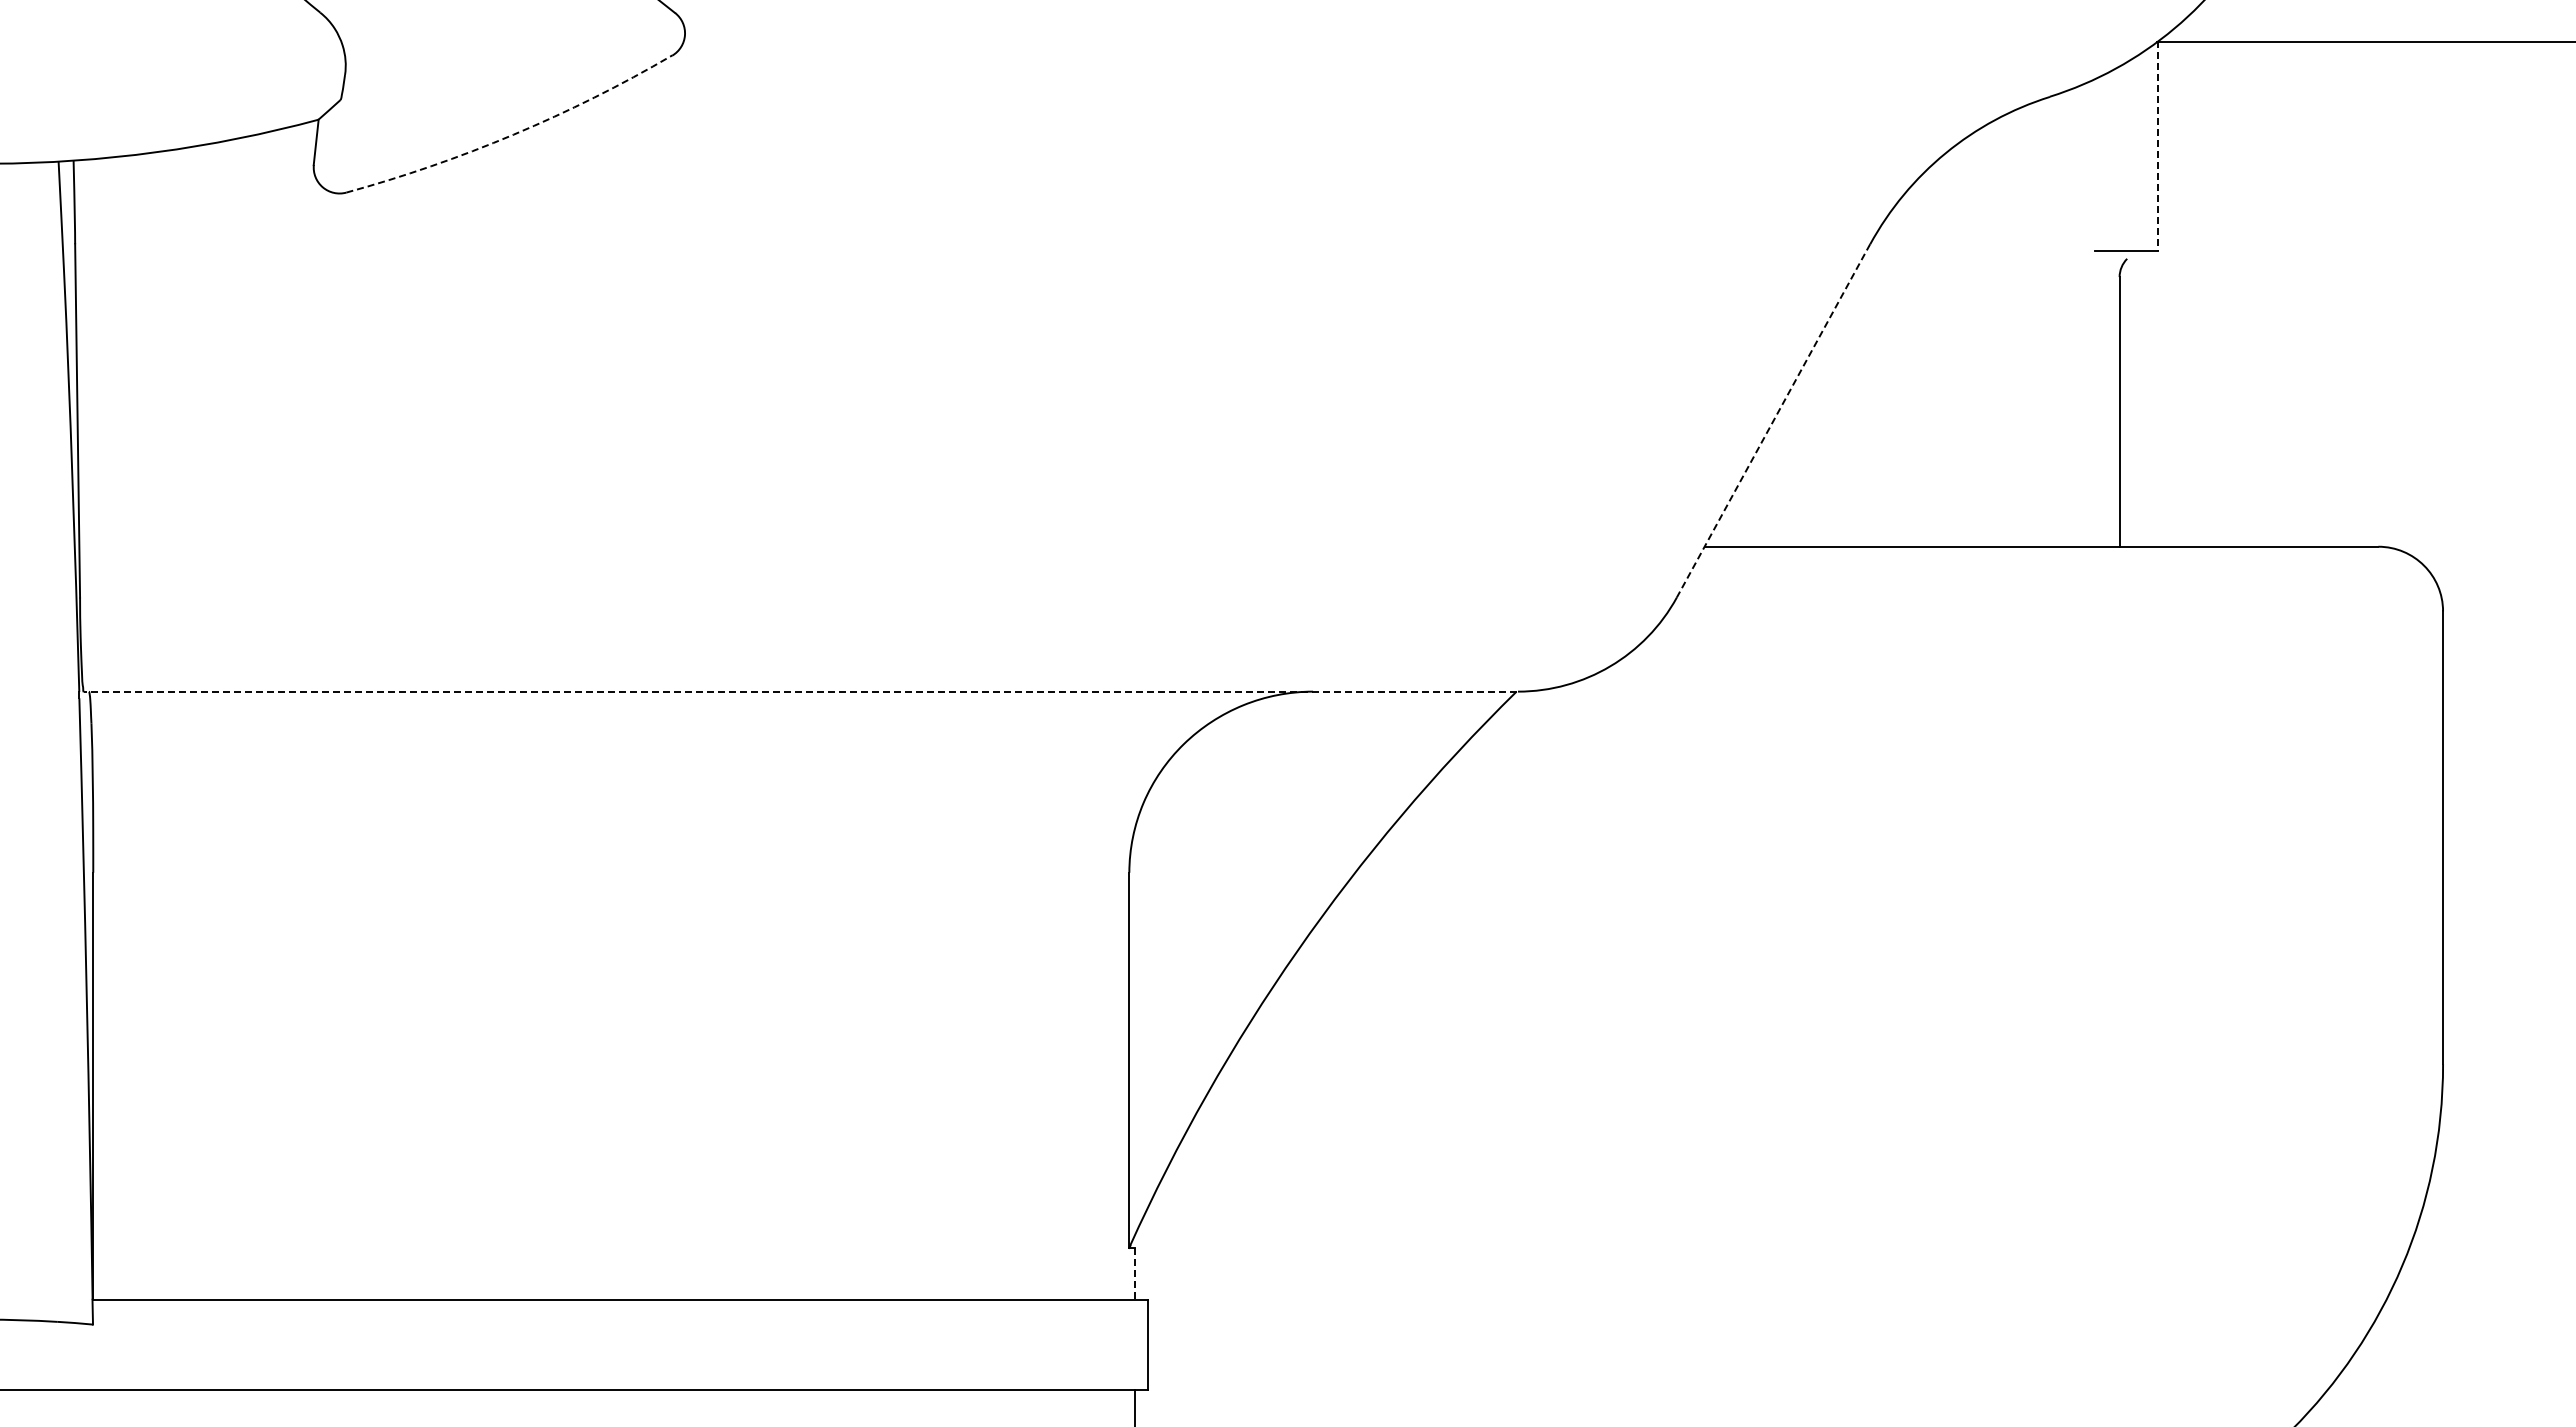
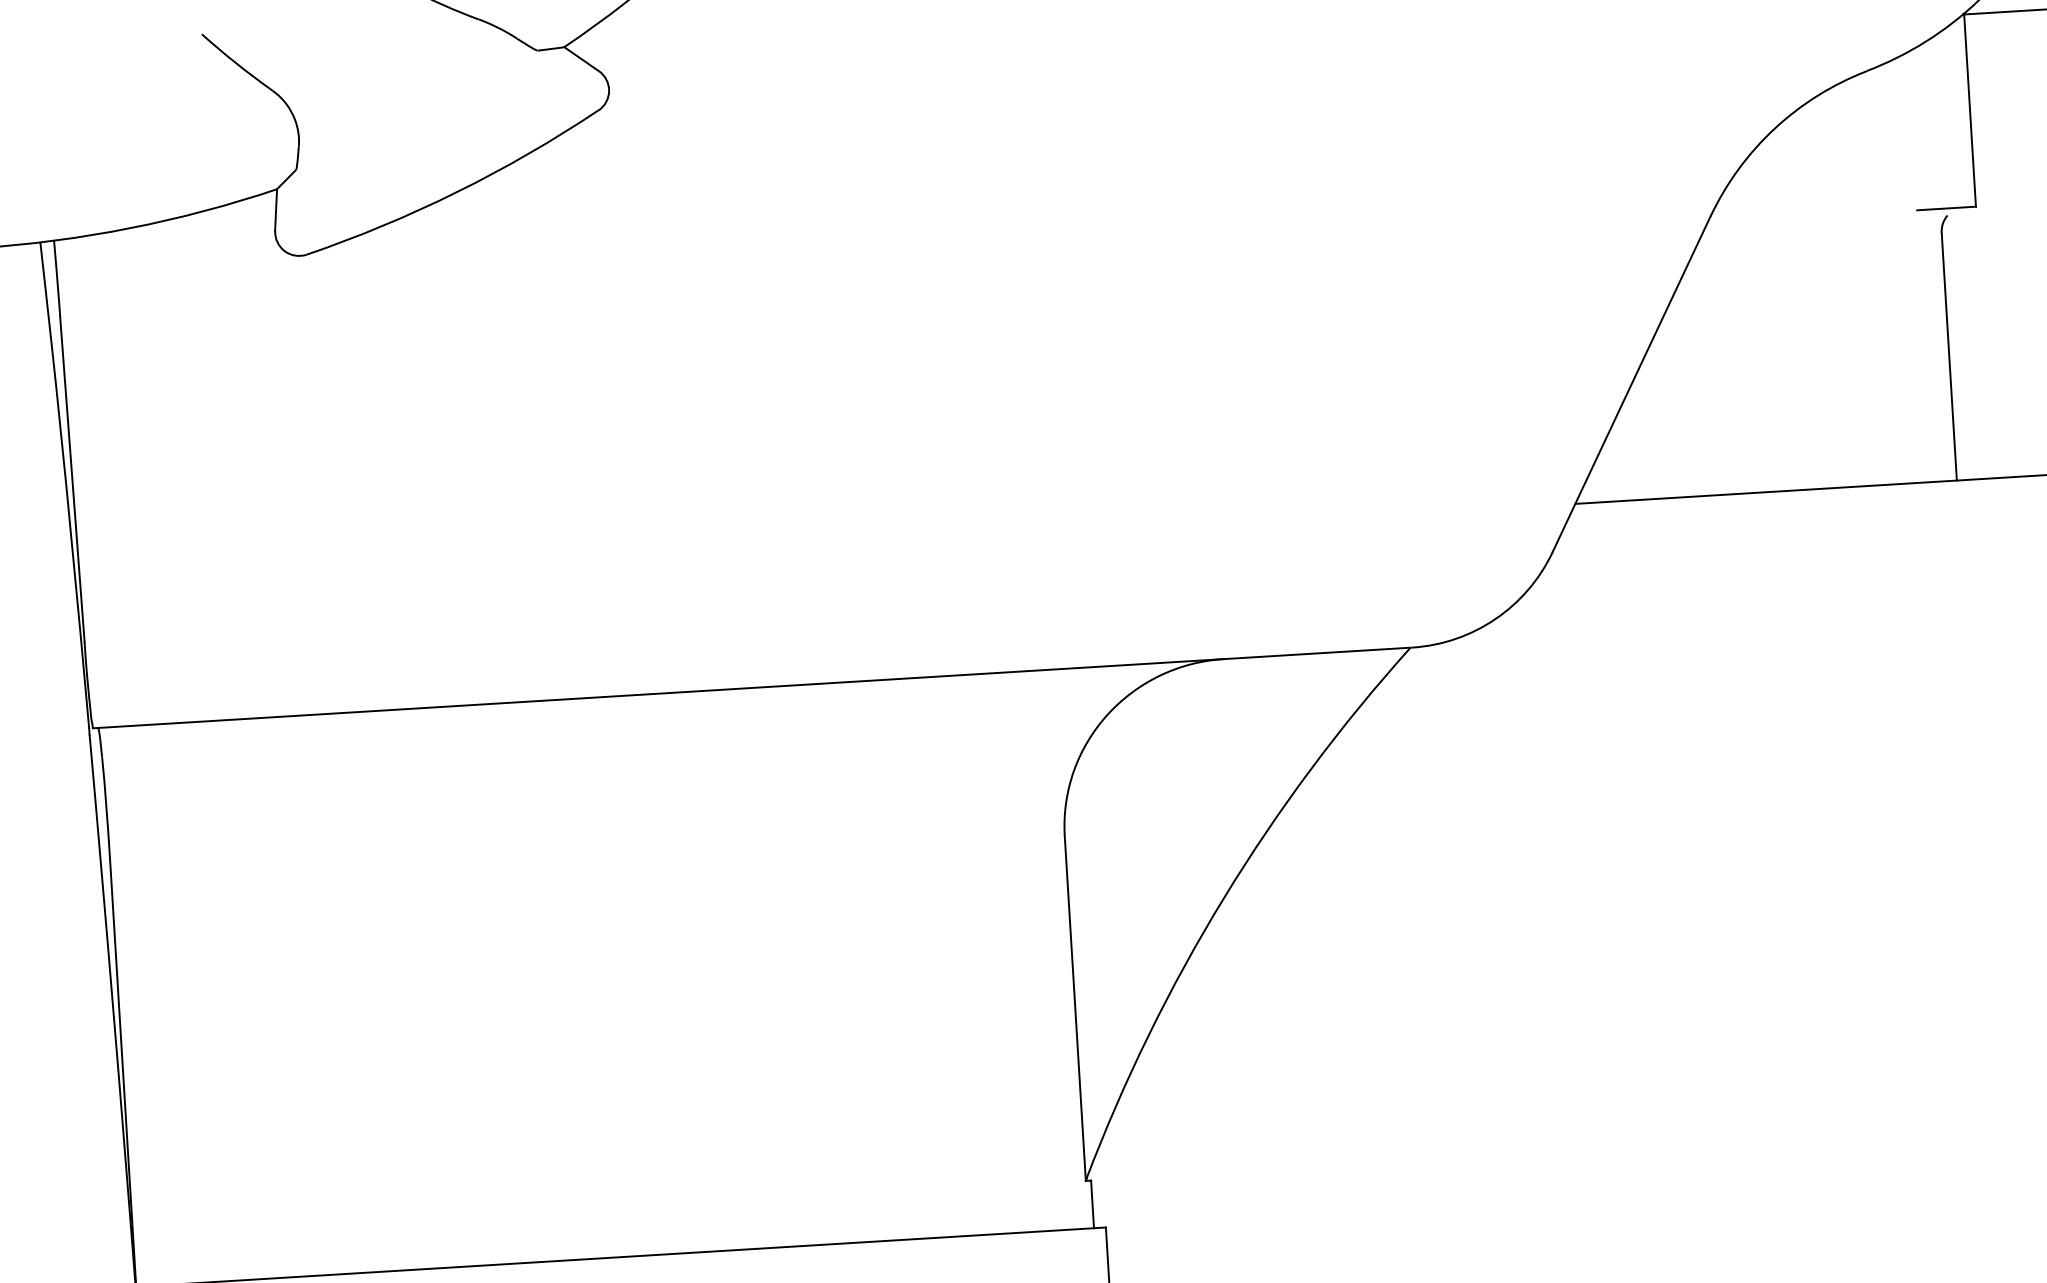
arc: (513, 134) -> (457, 191), dashed -> solid
line: (2158, 146) -> (1970, 110), dashed -> solid
line: (1773, 421) -> (1631, 384), dashed -> solid
line: (799, 691) -> (751, 687), dashed -> solid
line: (1135, 1273) -> (1092, 1204), dashed -> solid

